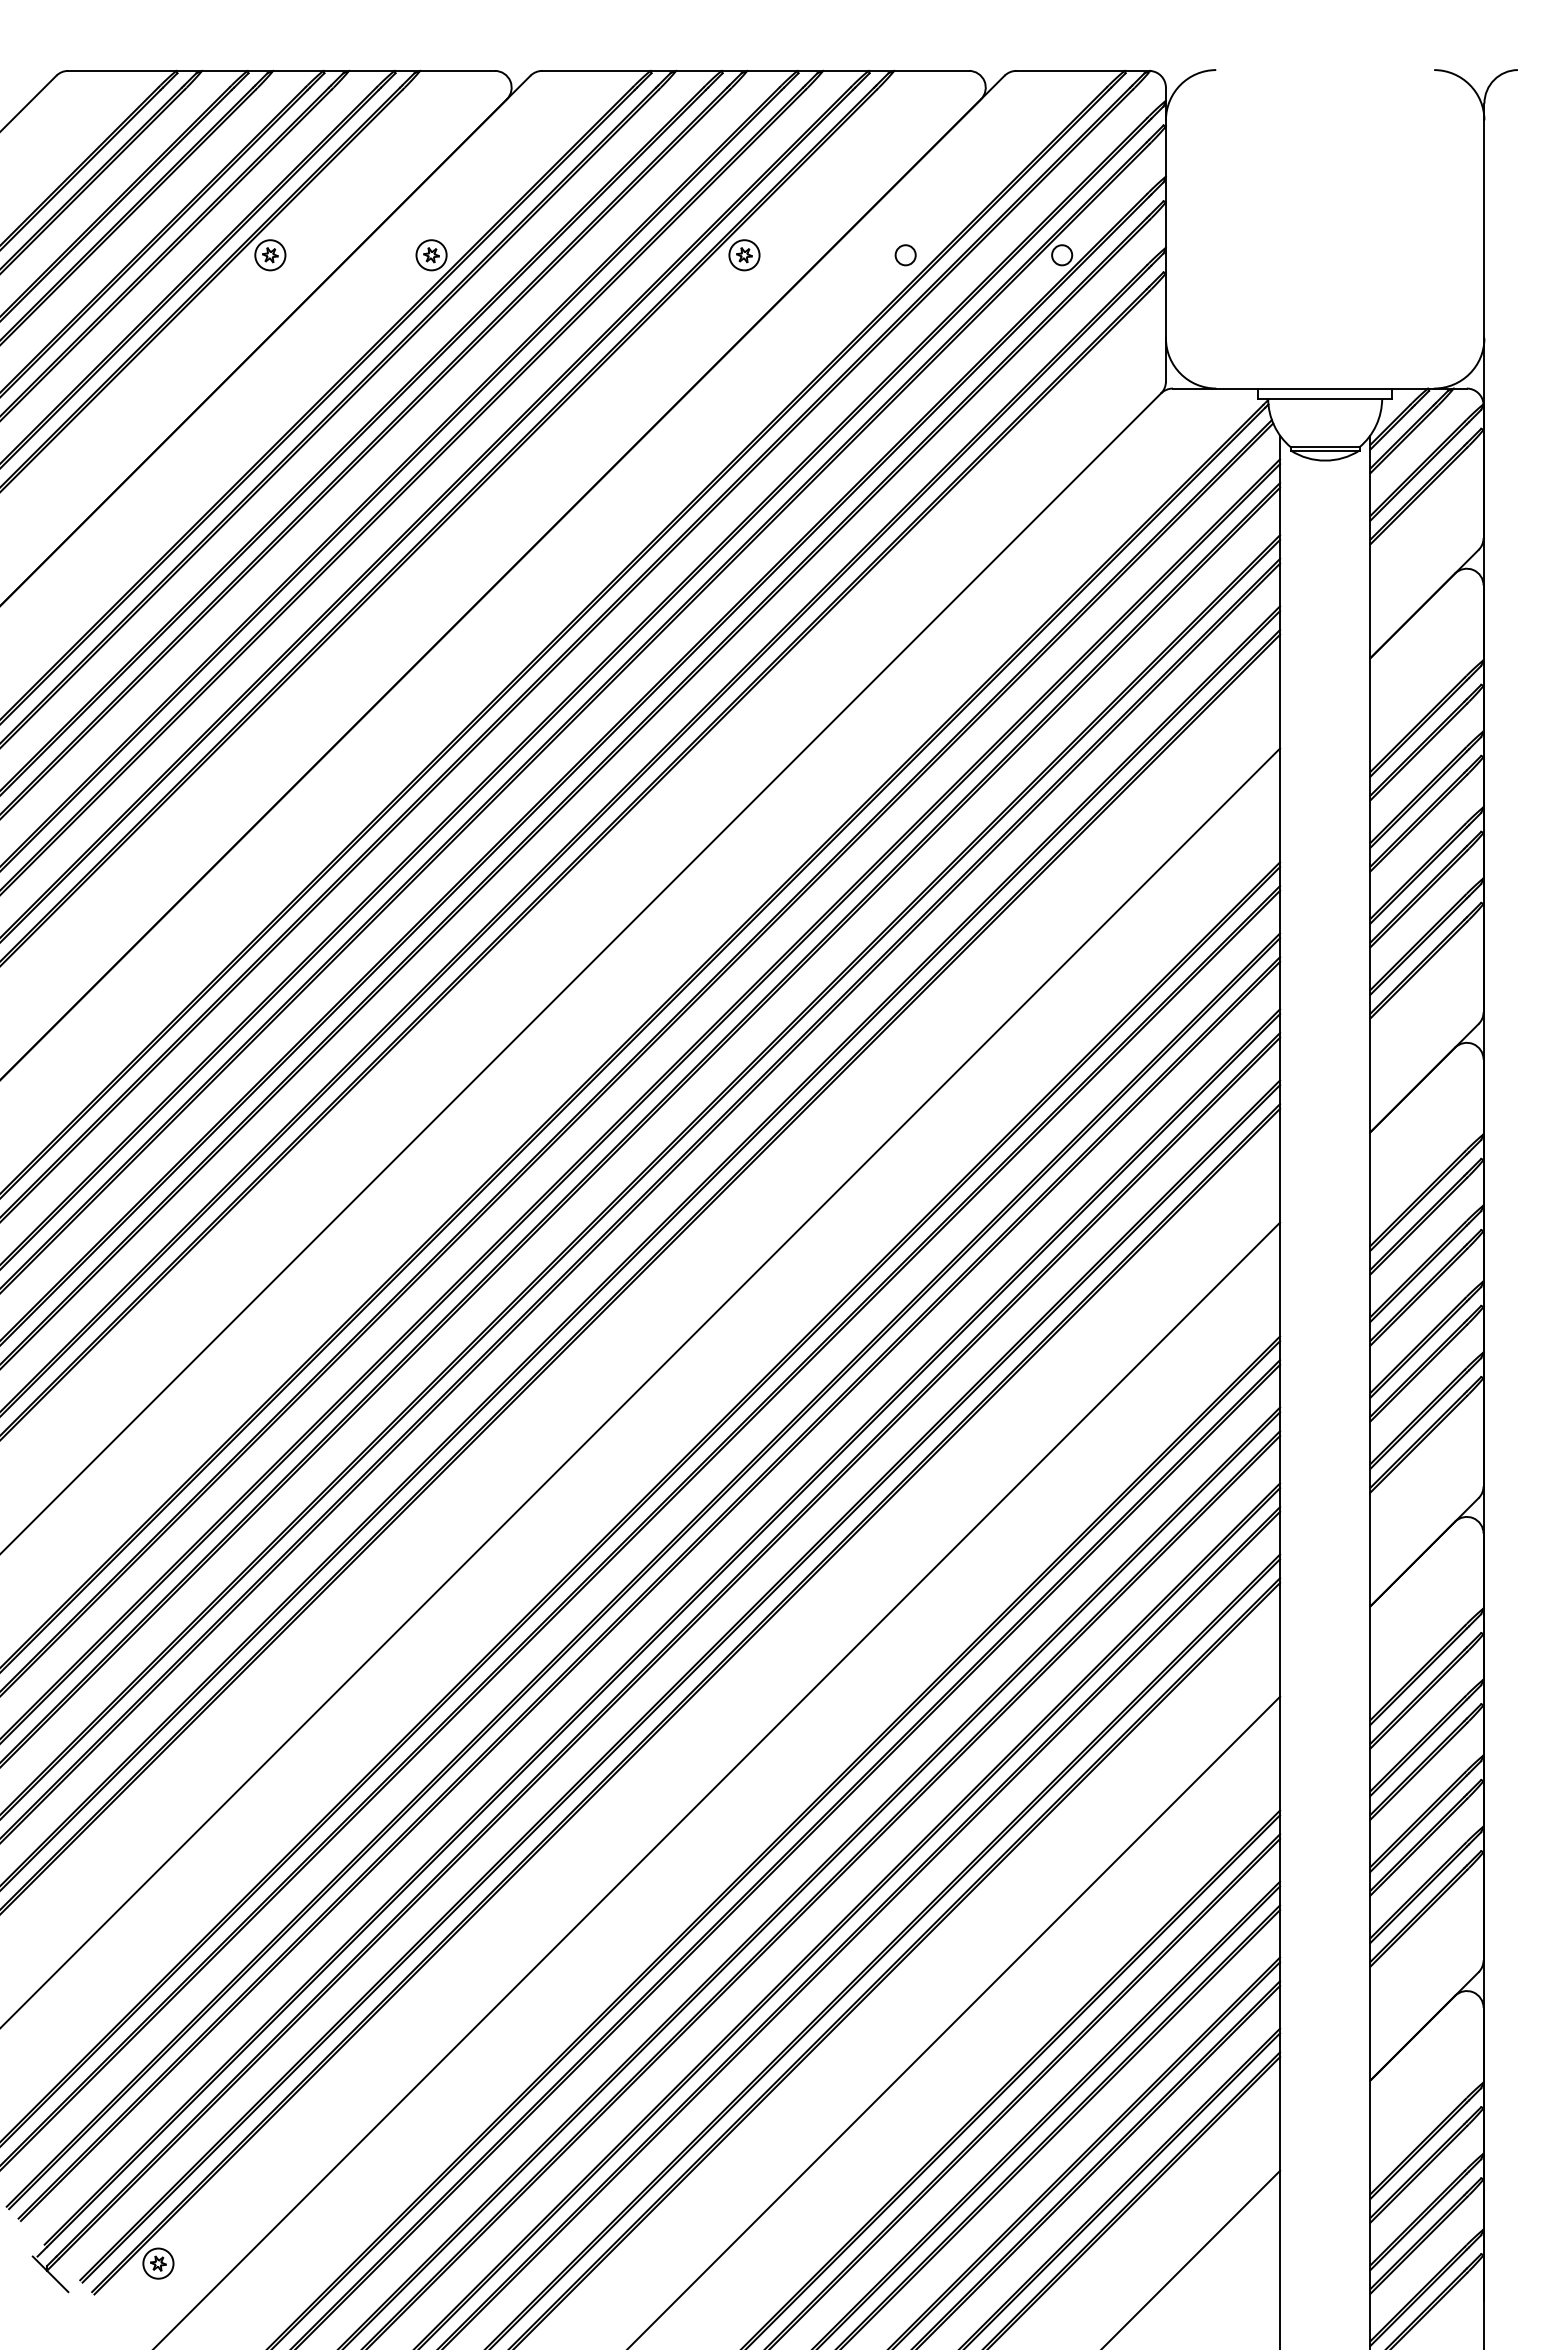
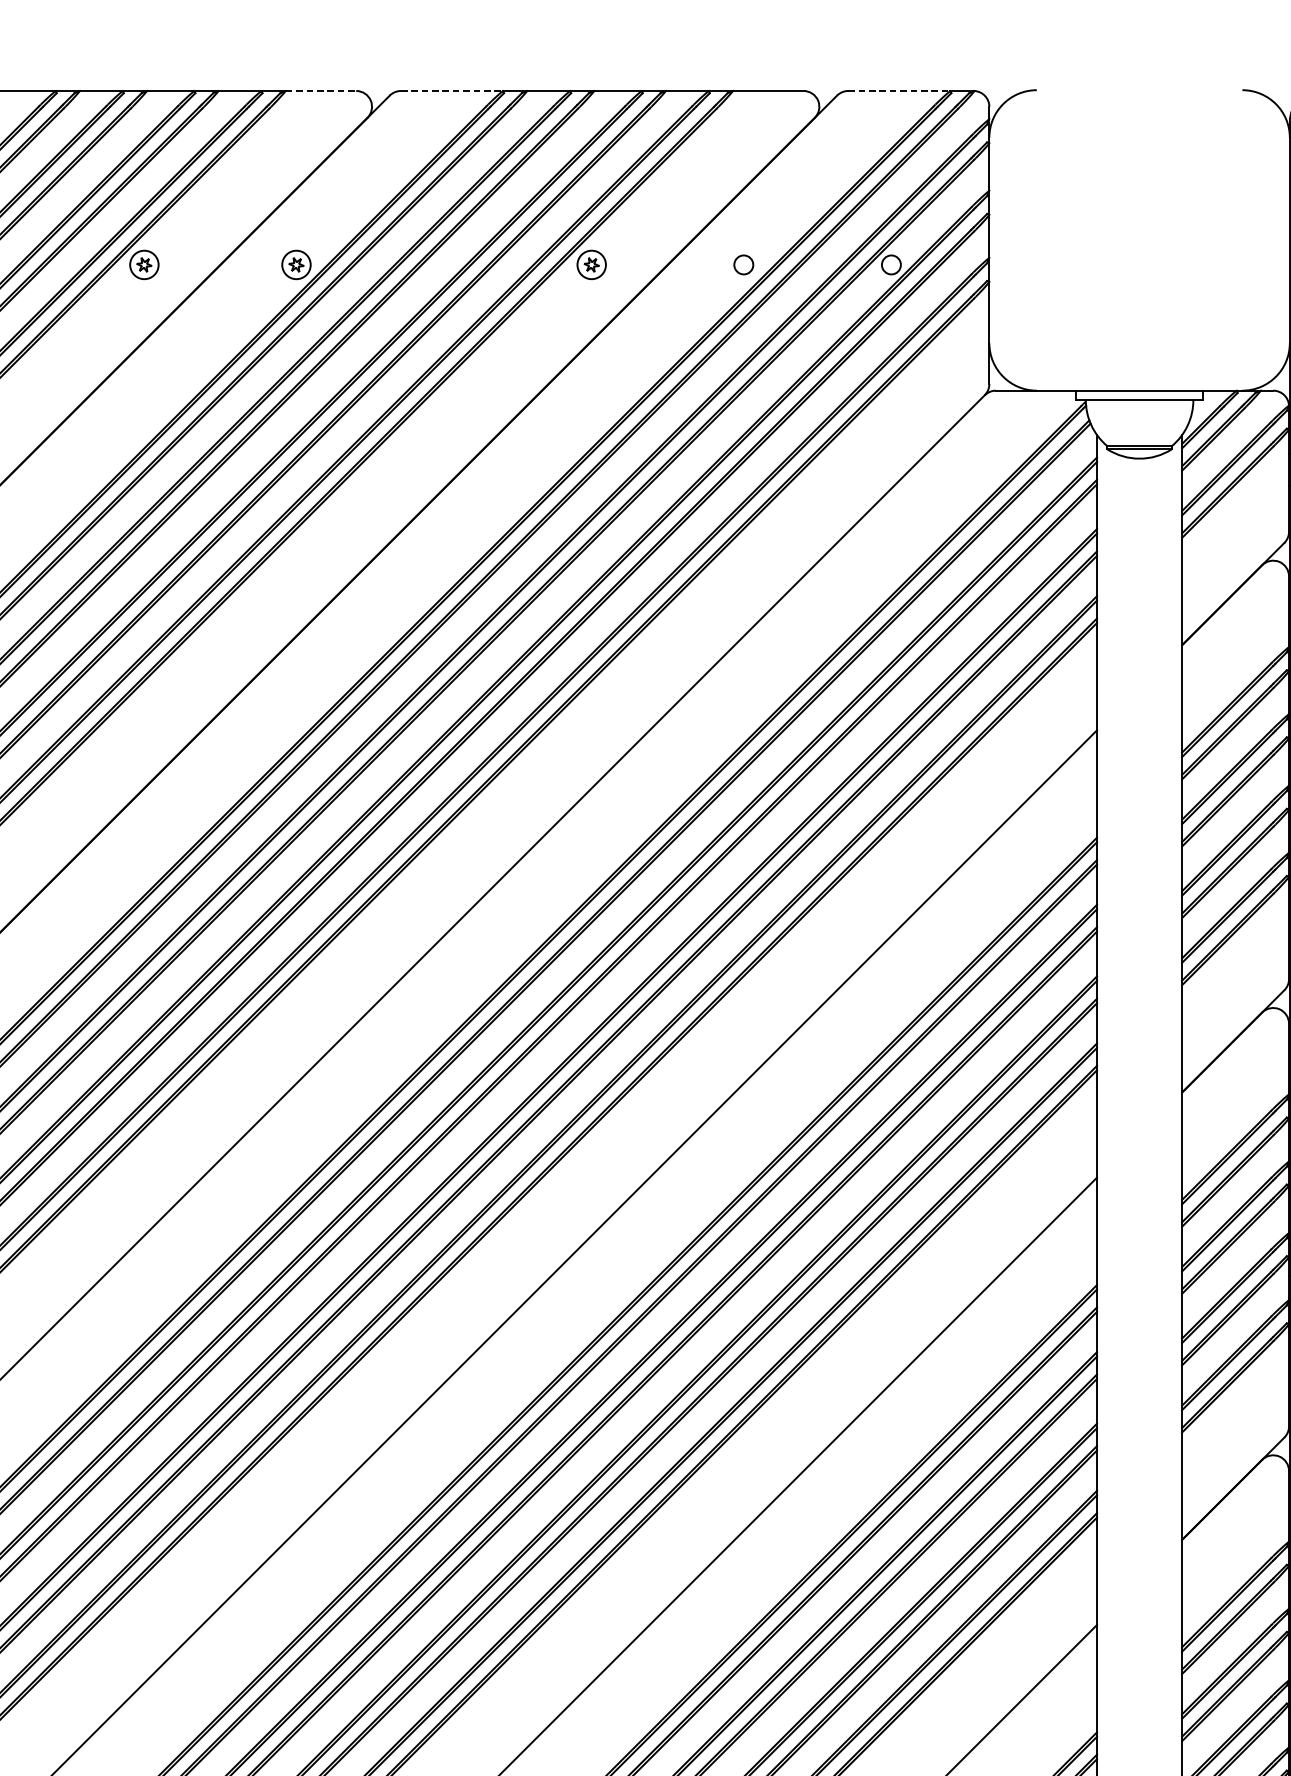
line: (458, 70) -> (321, 90), solid -> dashed
line: (596, 70) -> (452, 90), solid -> dashed
line: (1071, 70) -> (900, 90), solid -> dashed

